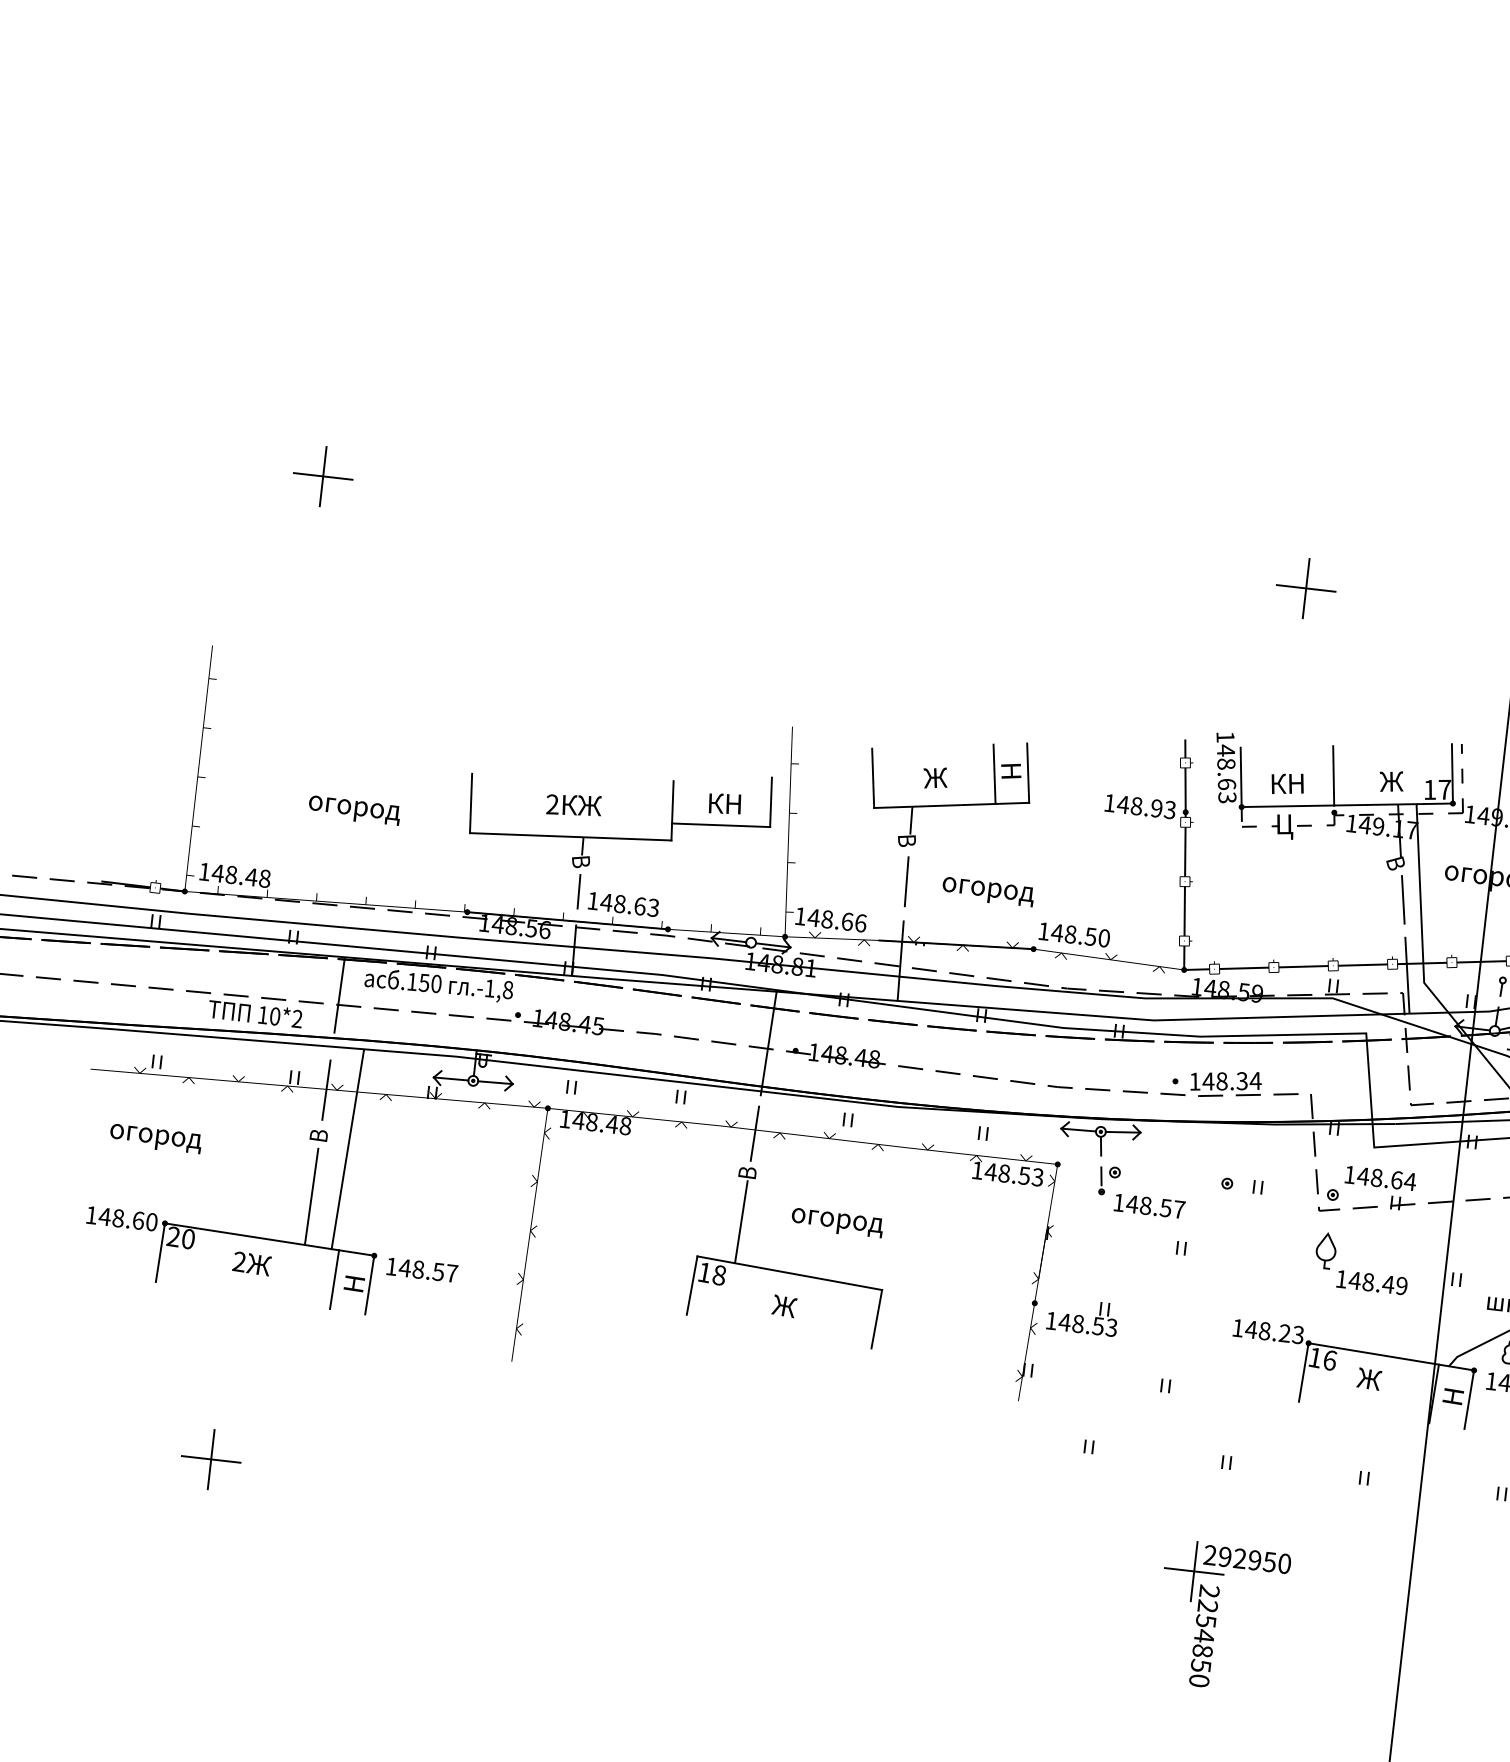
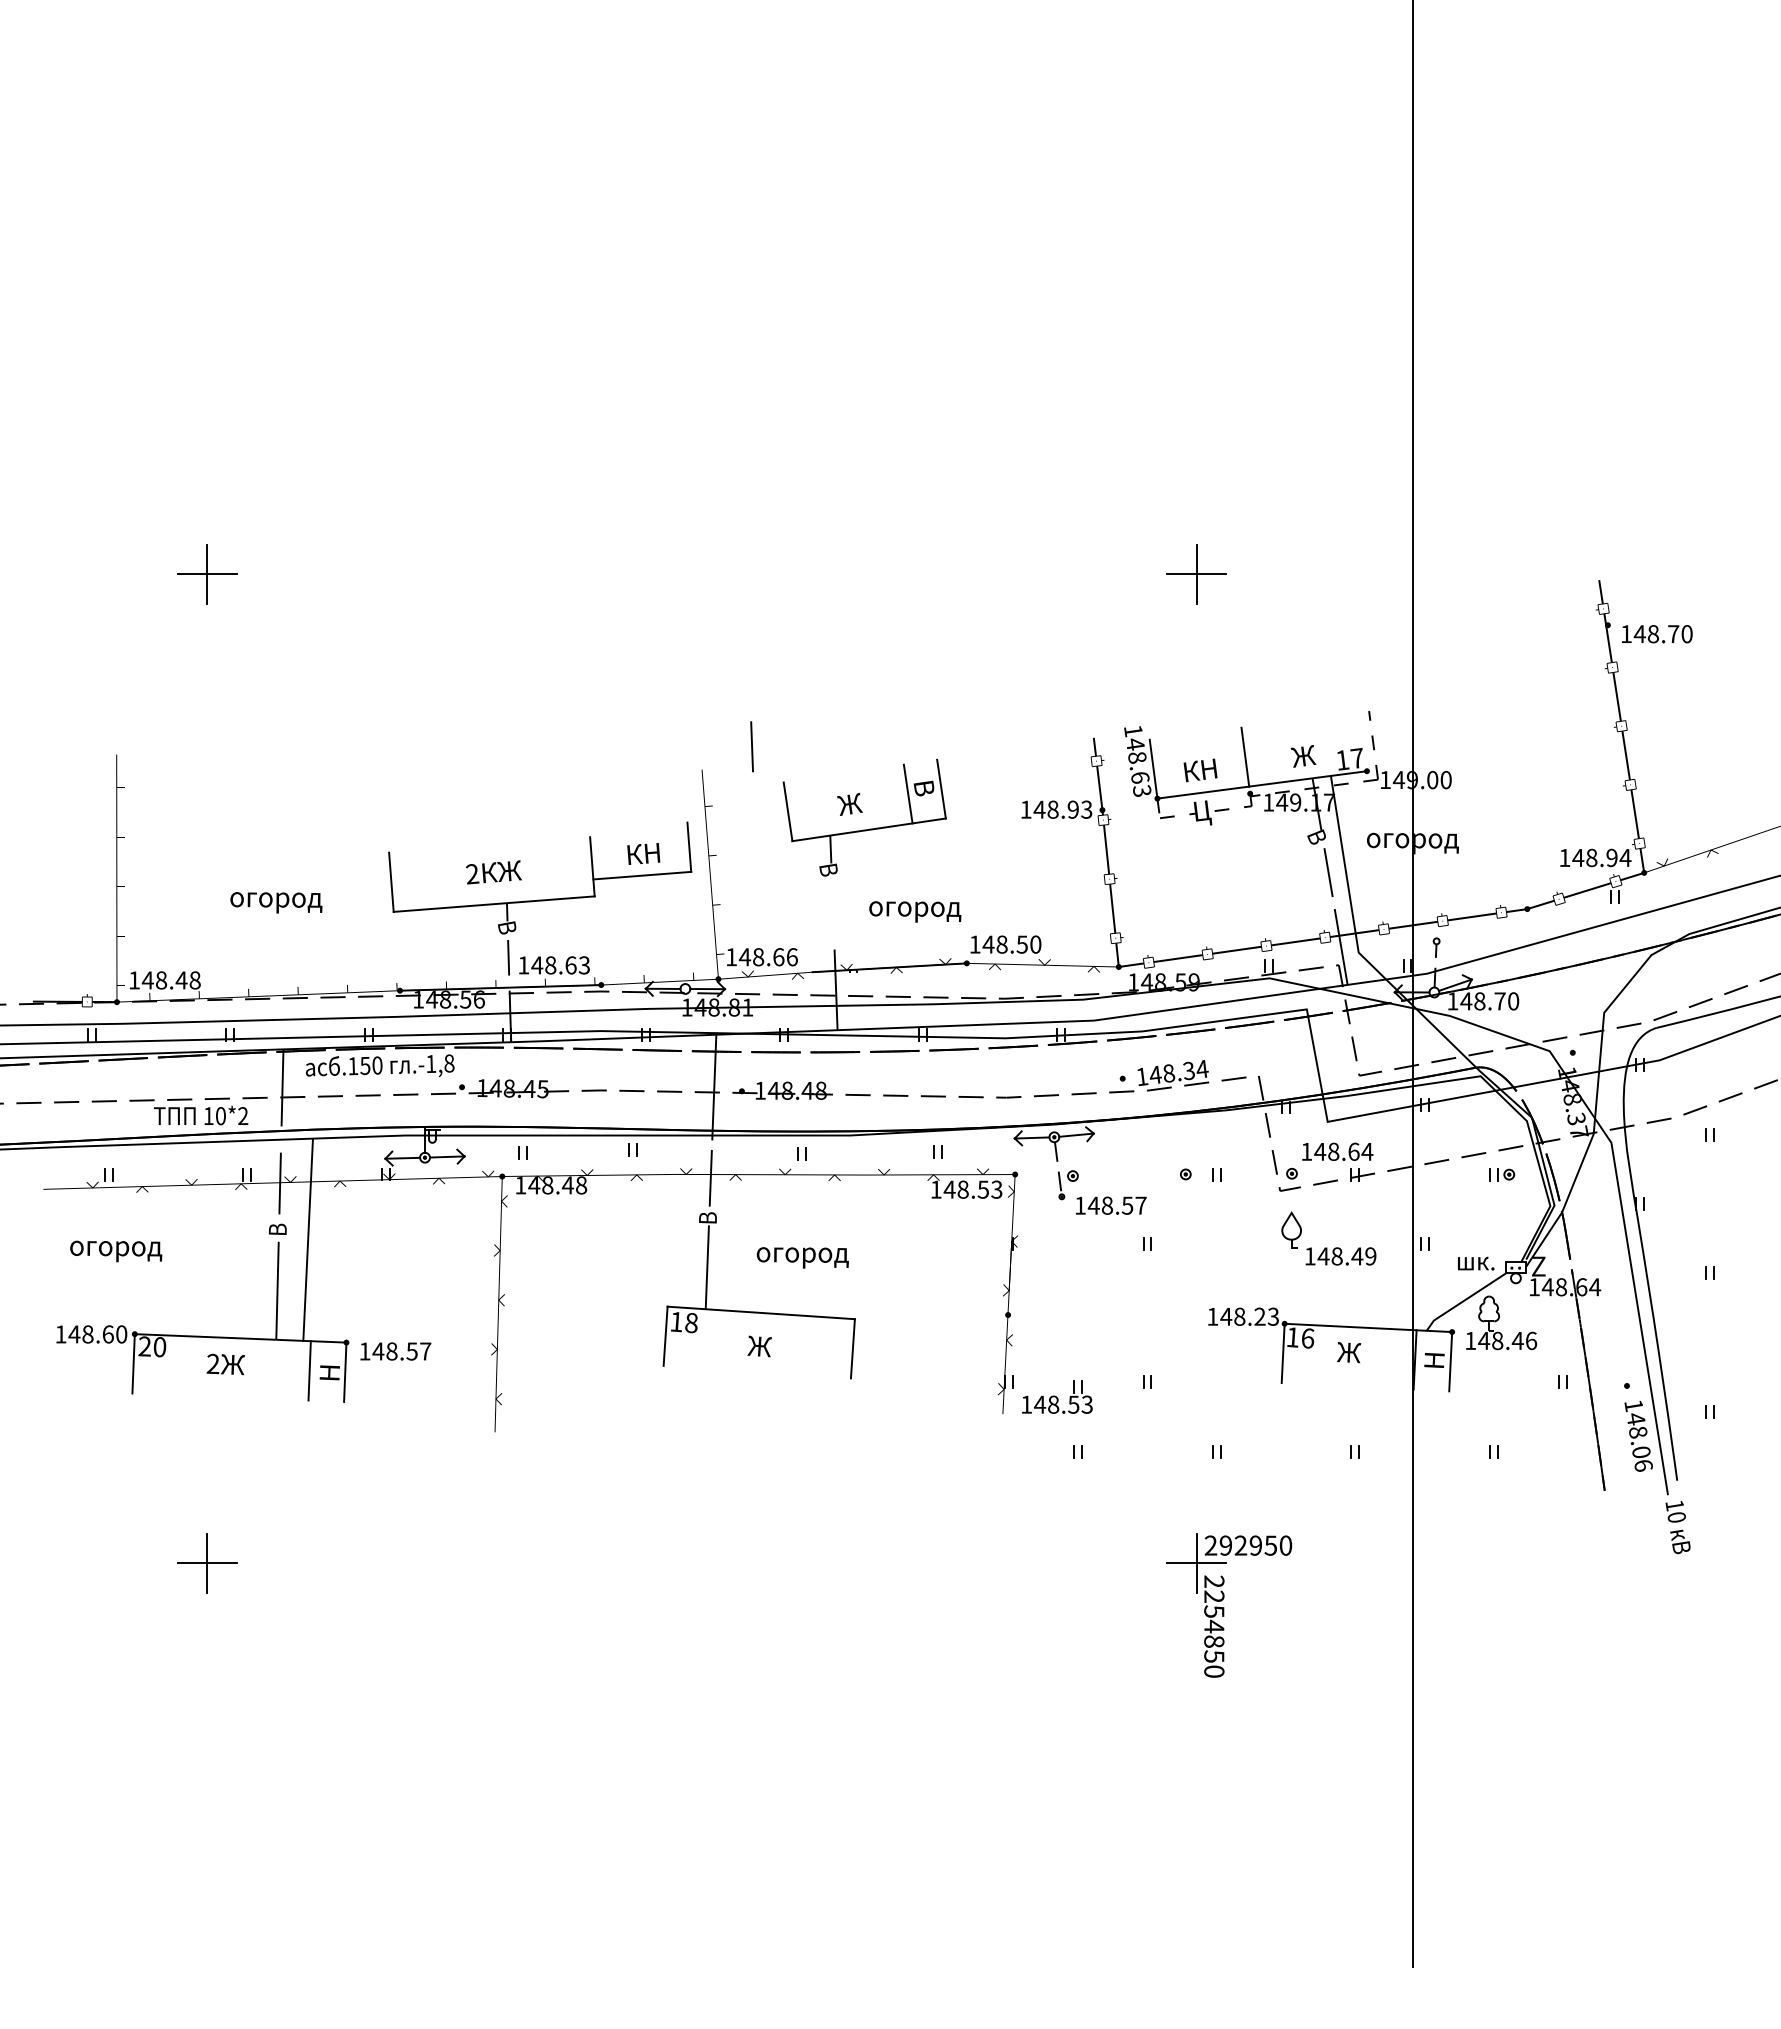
text: (1011, 772) -> (924, 790), Н -> В
line: (1451, 773) -> (1362, 741), removed
line: (906, 881) -> (751, 746), moved
part: (1083, 1316) -> (1057, 1396), moved

